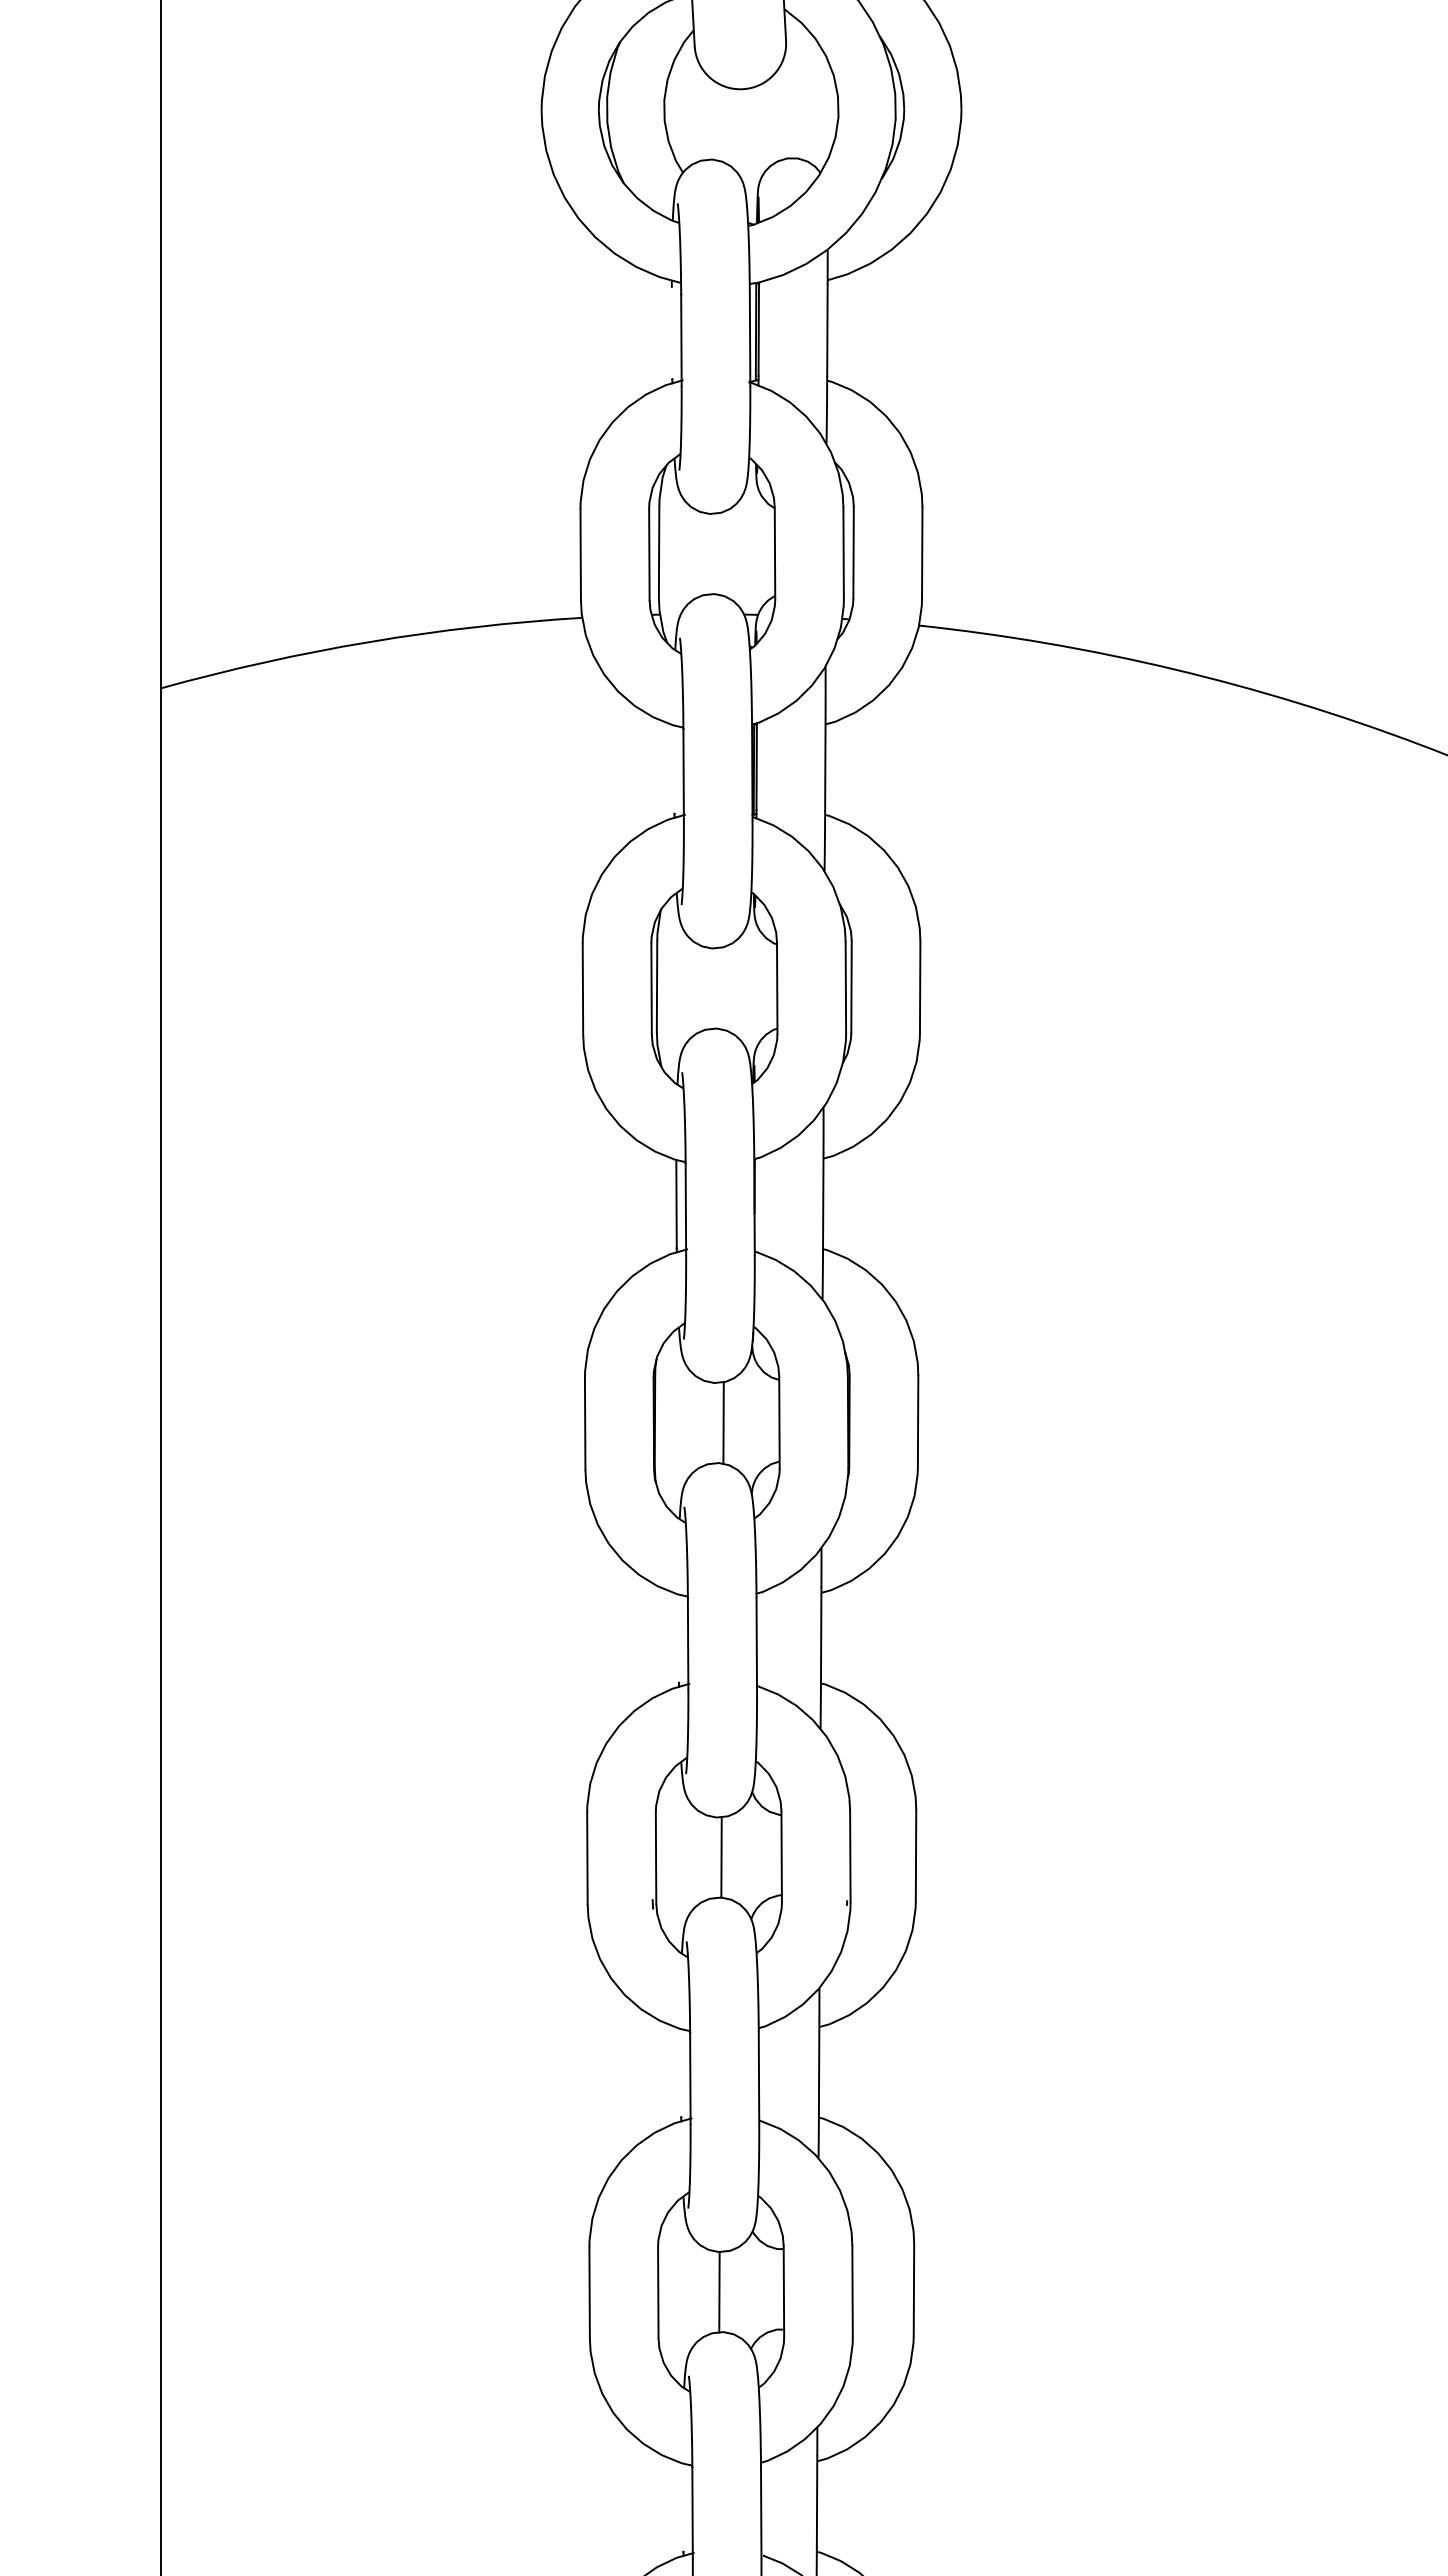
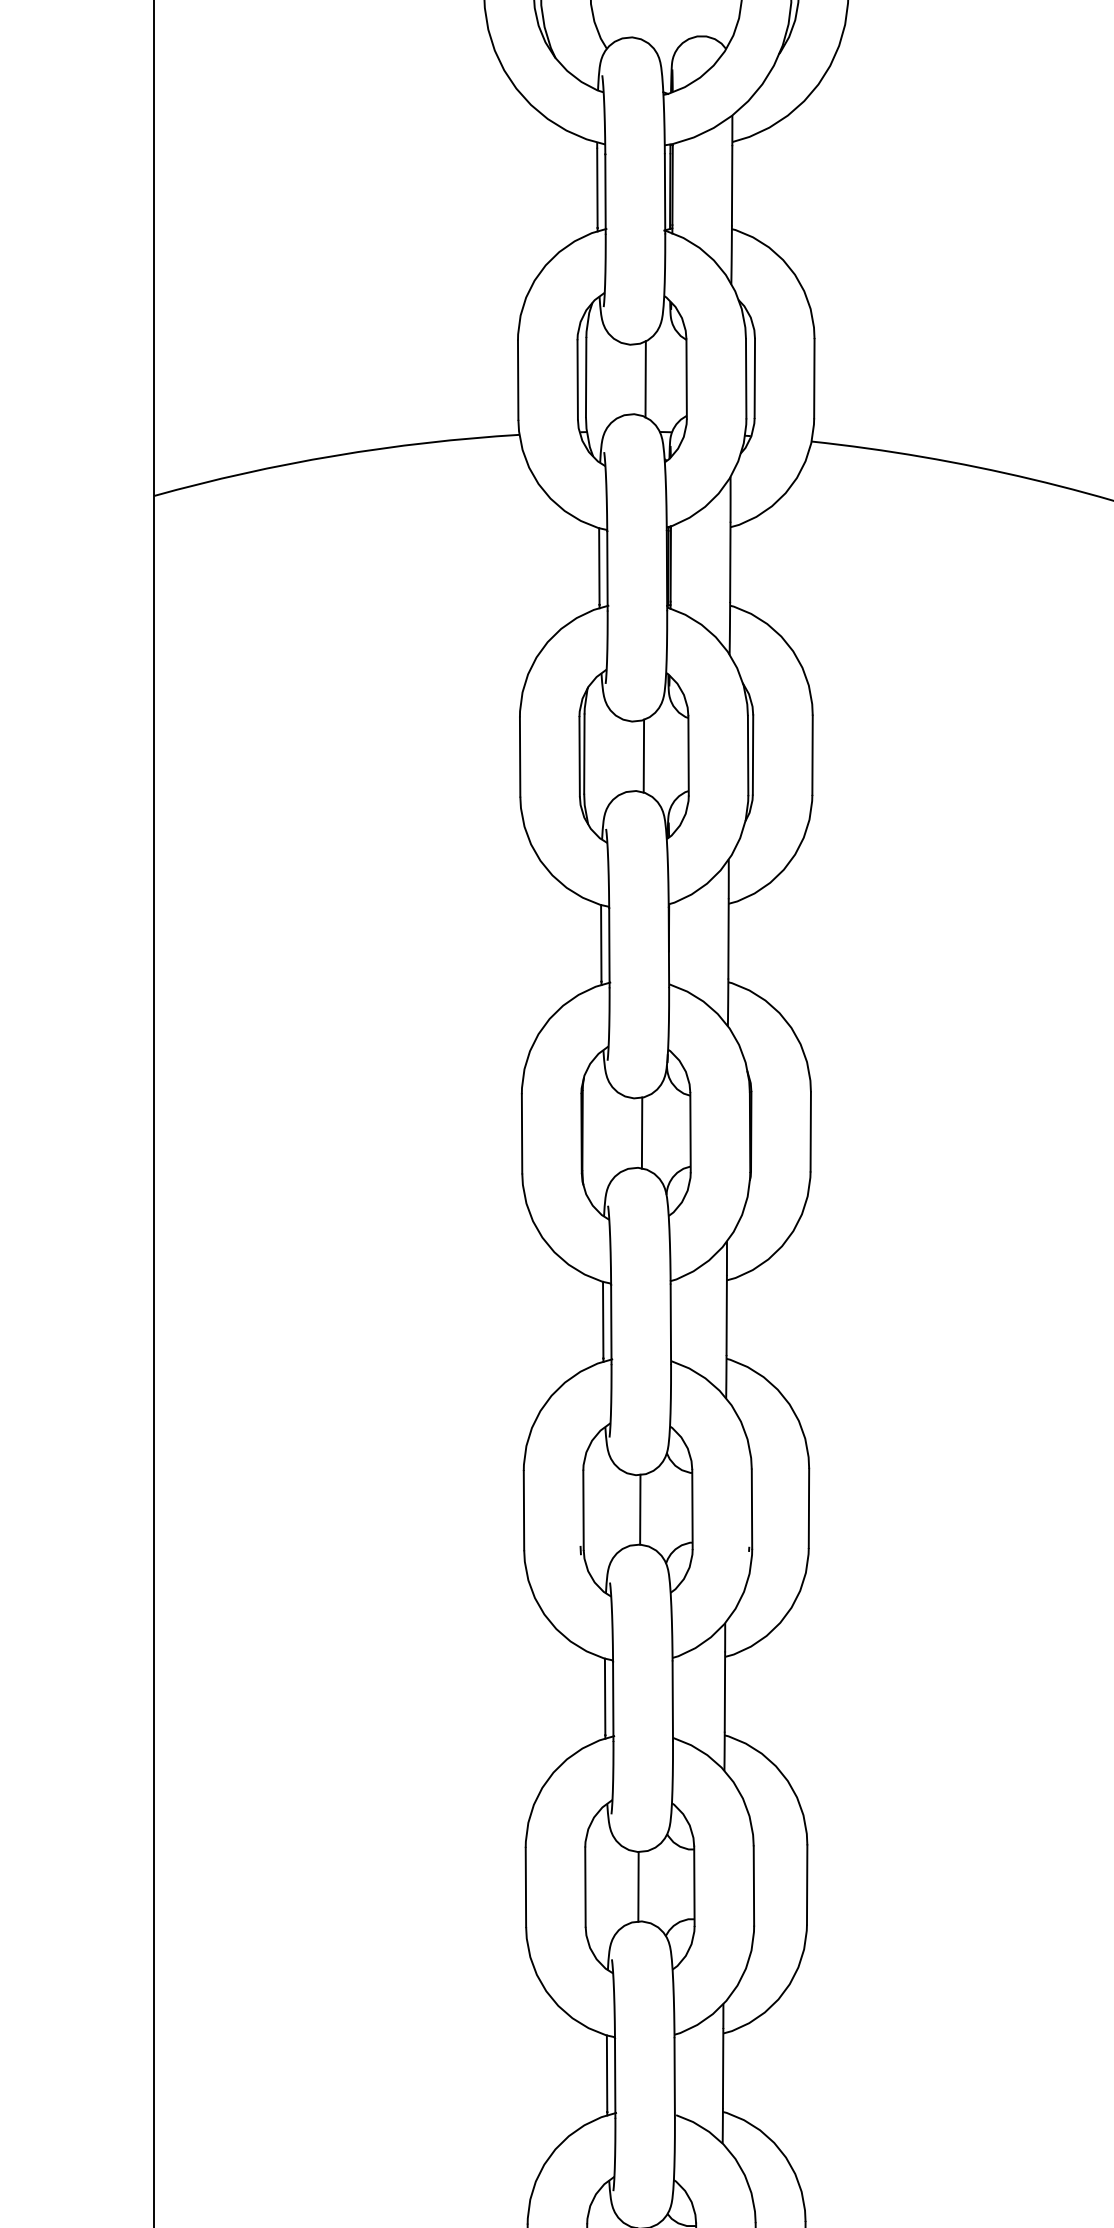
line: (671, 333) -> (596, 188), added
line: (727, 553) -> (645, 379), added
line: (674, 769) -> (599, 566), added
line: (725, 988) -> (643, 756), added
line: (678, 1638) -> (602, 1319), added
line: (680, 2073) -> (604, 1697), added
line: (683, 2507) -> (607, 2073), added

